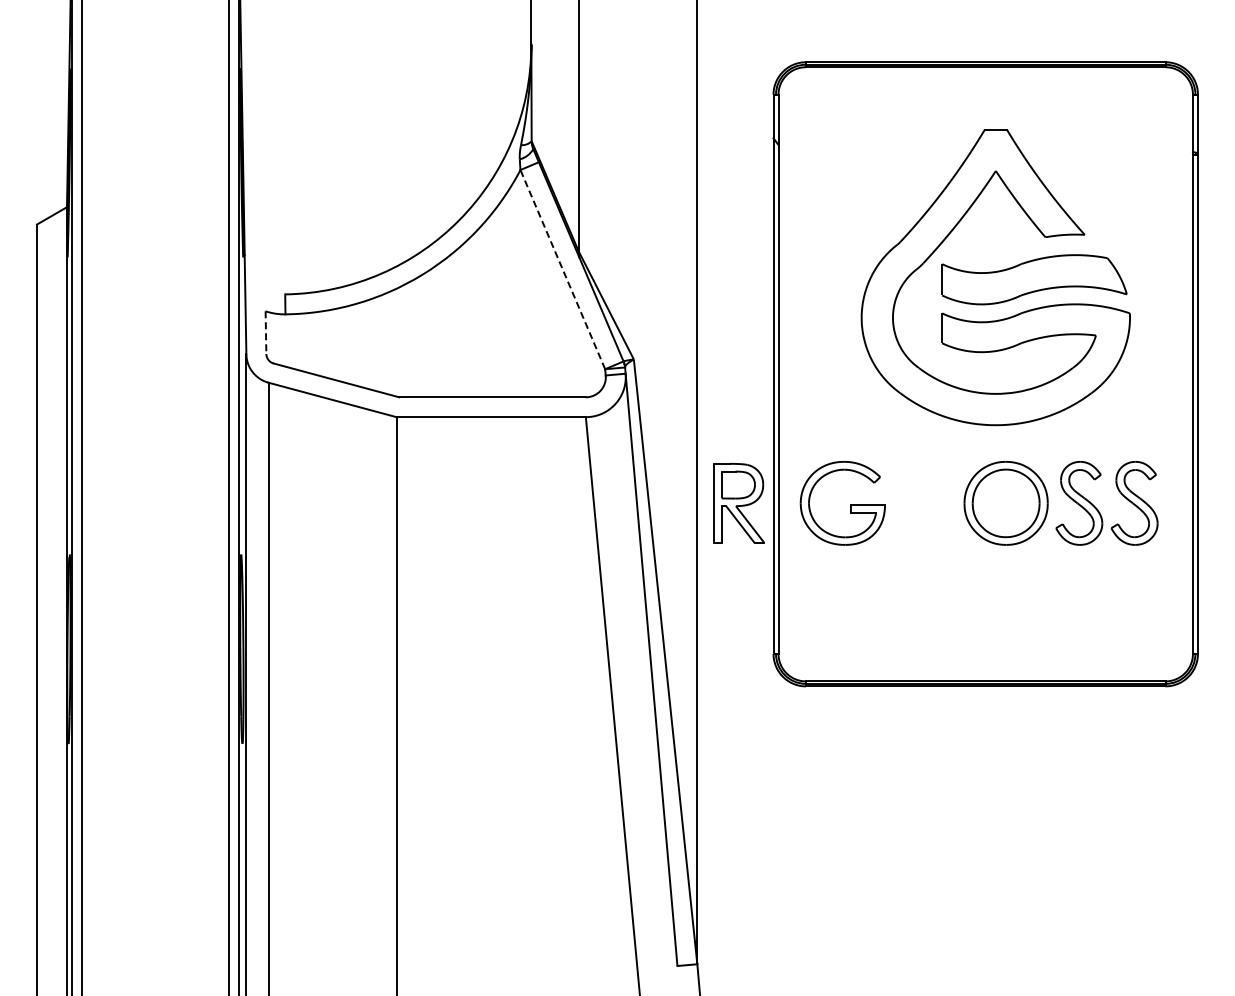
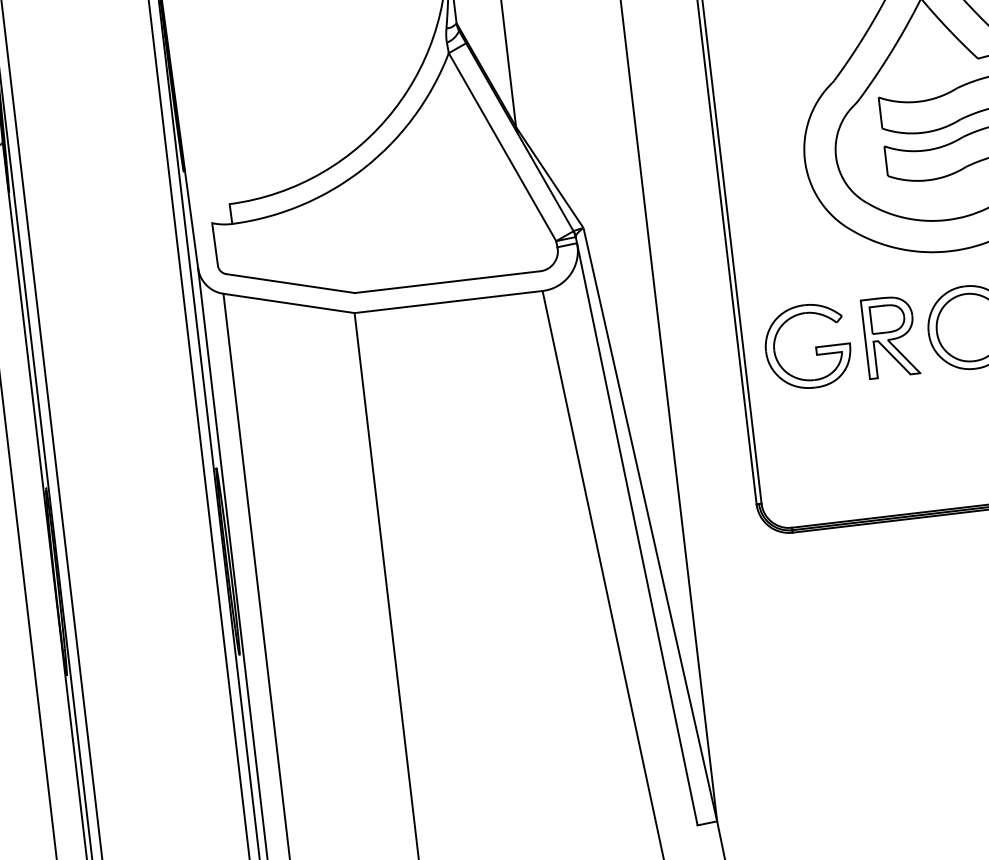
line: (562, 269) -> (502, 147), dashed -> solid
line: (266, 333) -> (215, 245), dashed -> solid
part: (738, 503) -> (889, 337), moved

